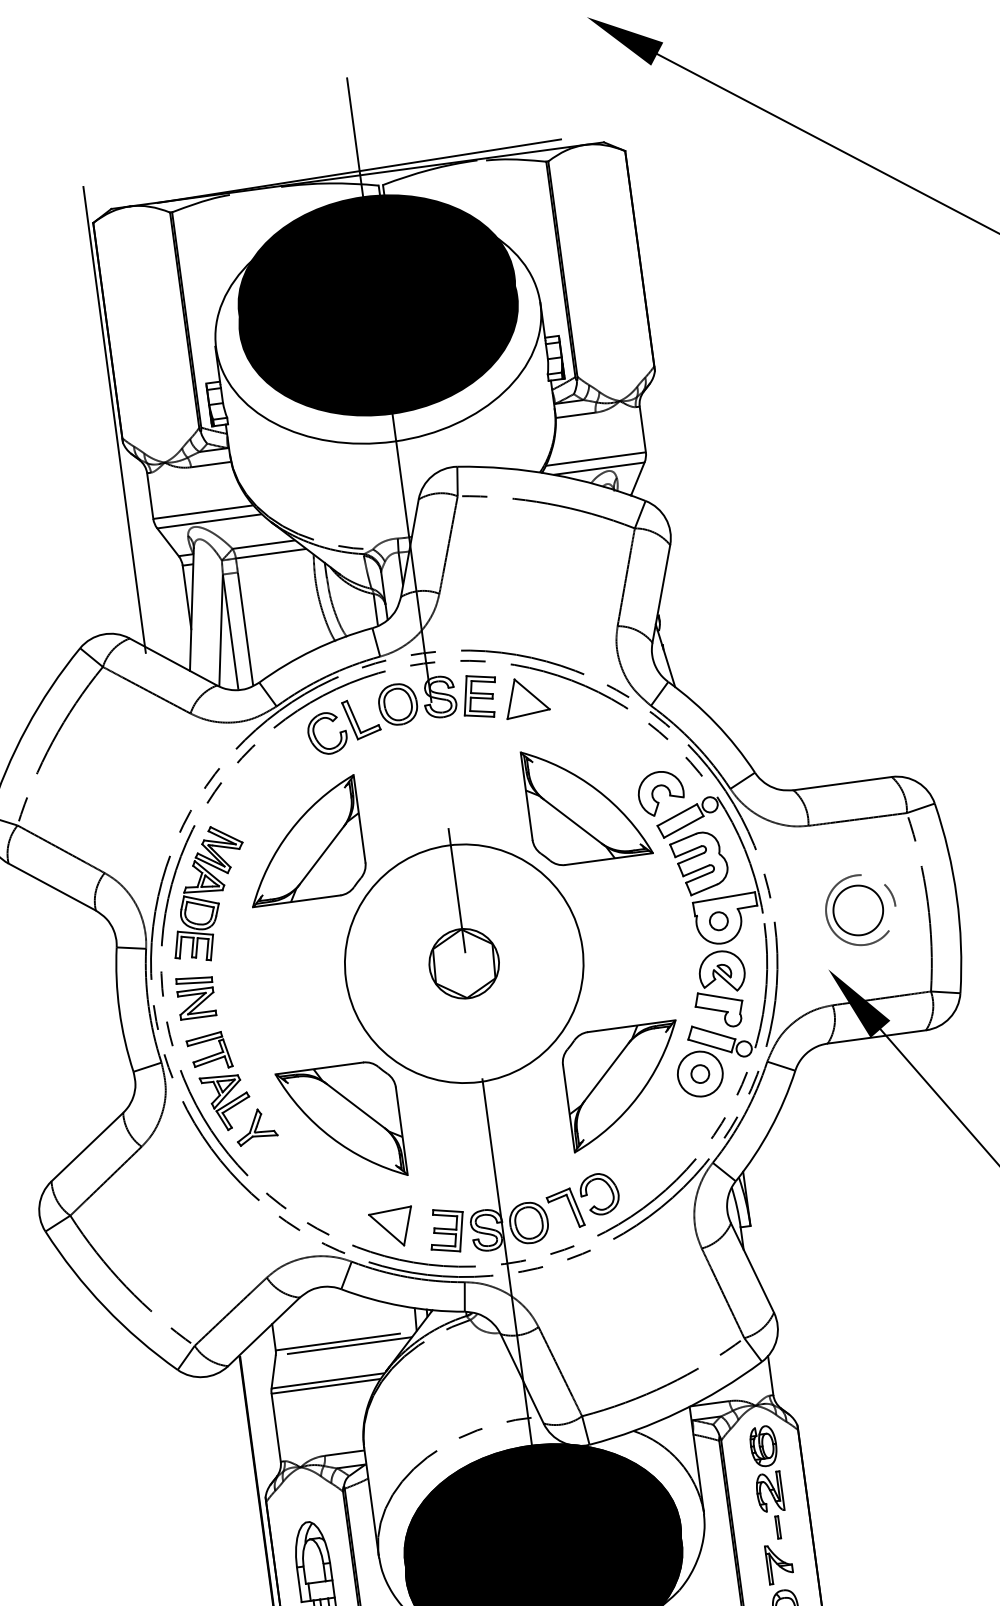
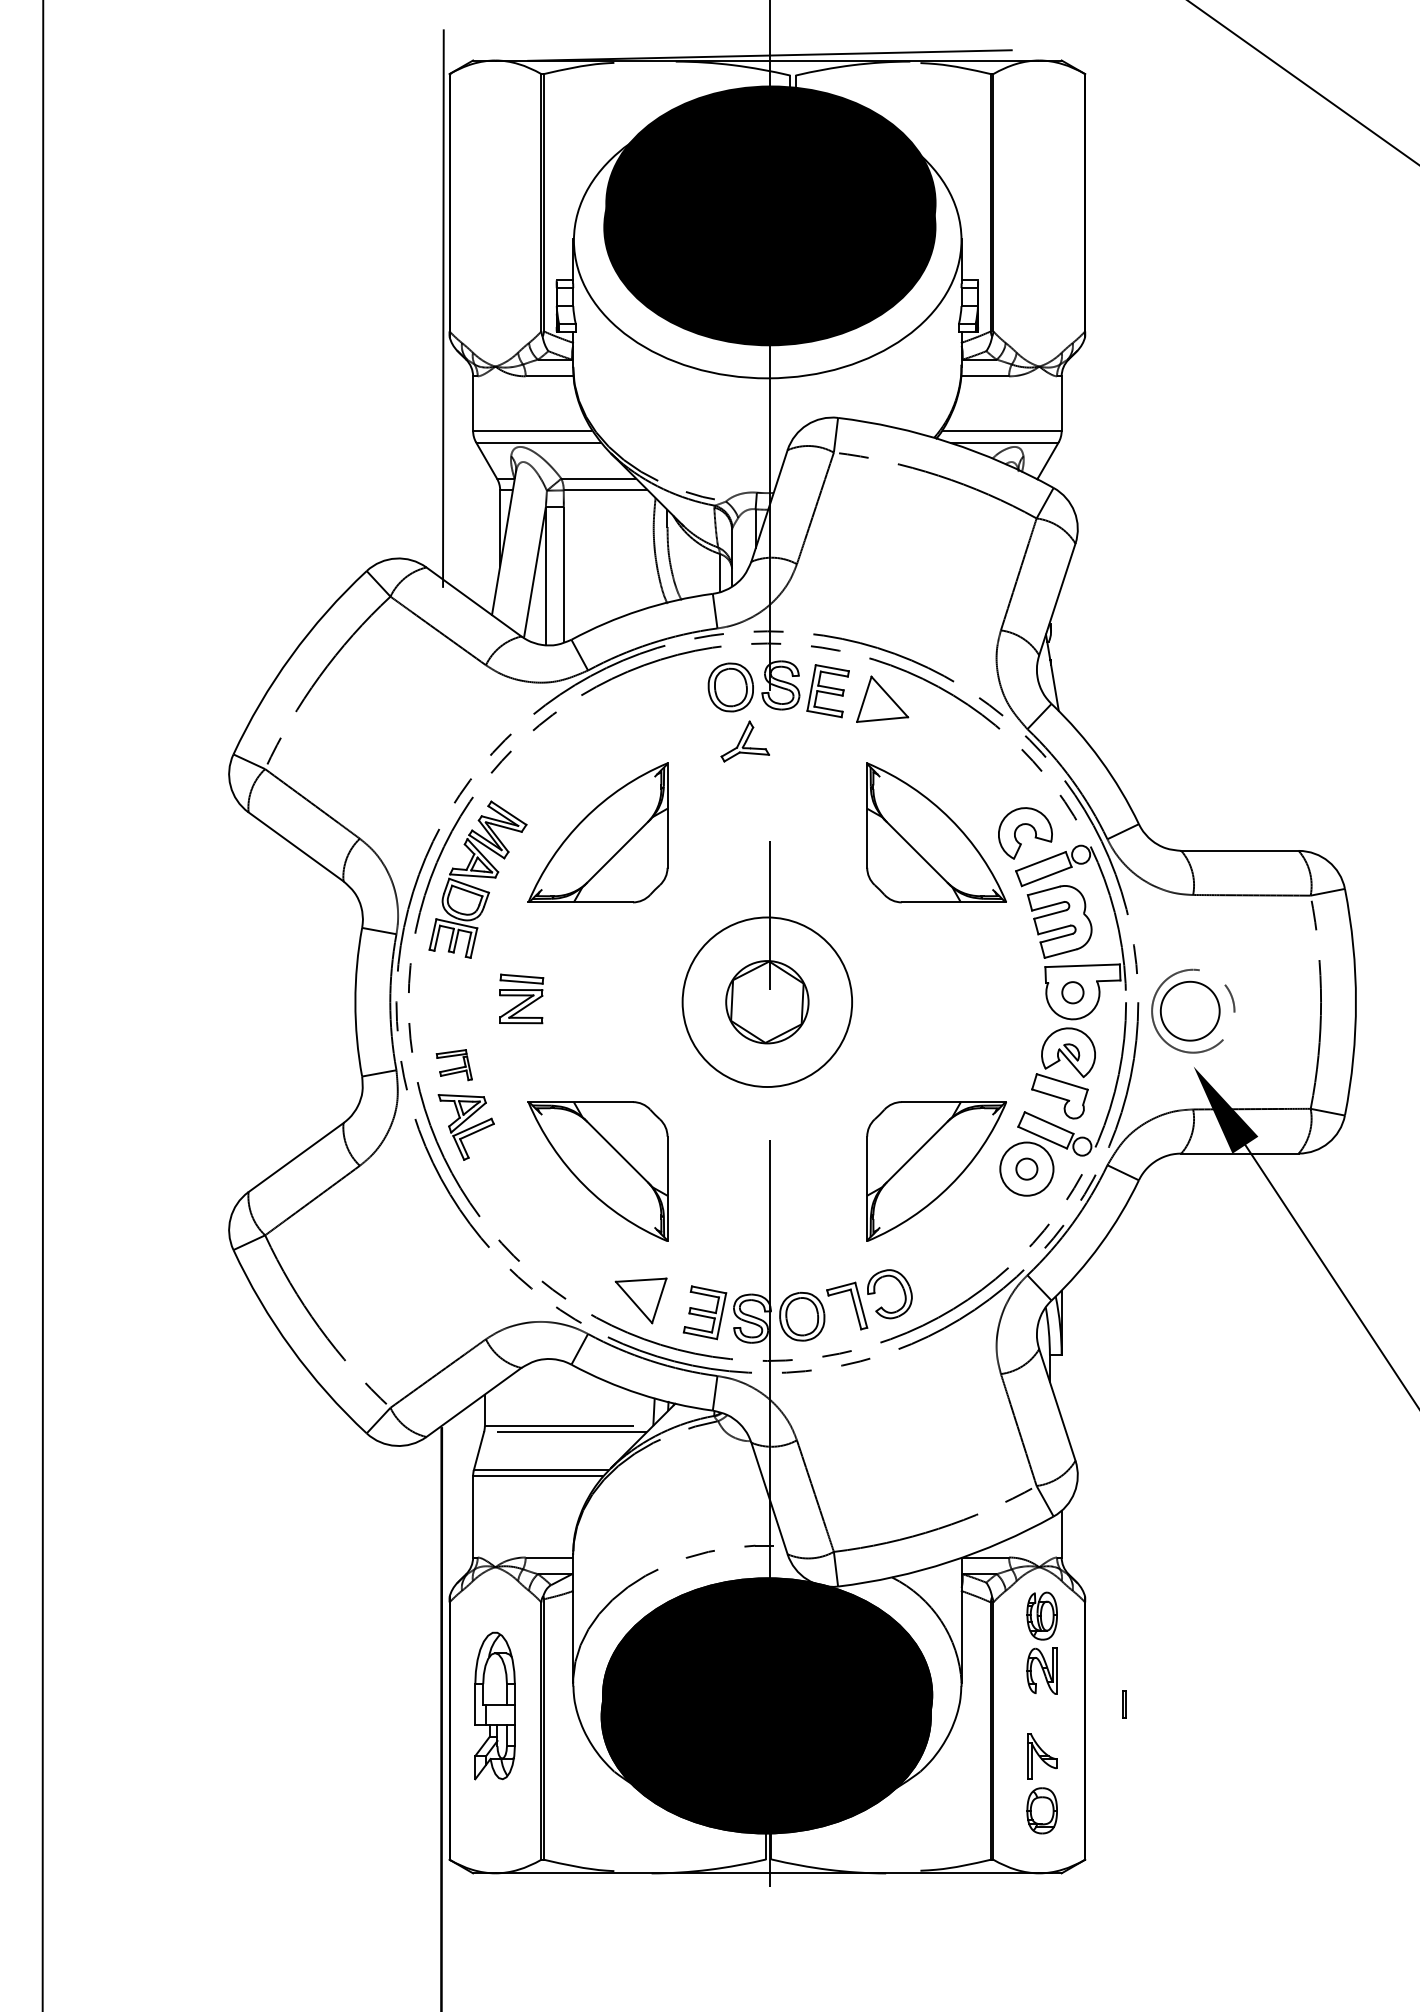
part: (343, 726) -> (663, 704), removed
part: (860, 909) -> (1193, 1010), moved
circle: (464, 963) -> (767, 1001), size x0.6
part: (196, 996) -> (521, 998), moved
part: (209, 1051) -> (454, 1064), size x0.7
part: (255, 1126) -> (744, 741), moved
line: (777, 1527) -> (1123, 1704), moved

